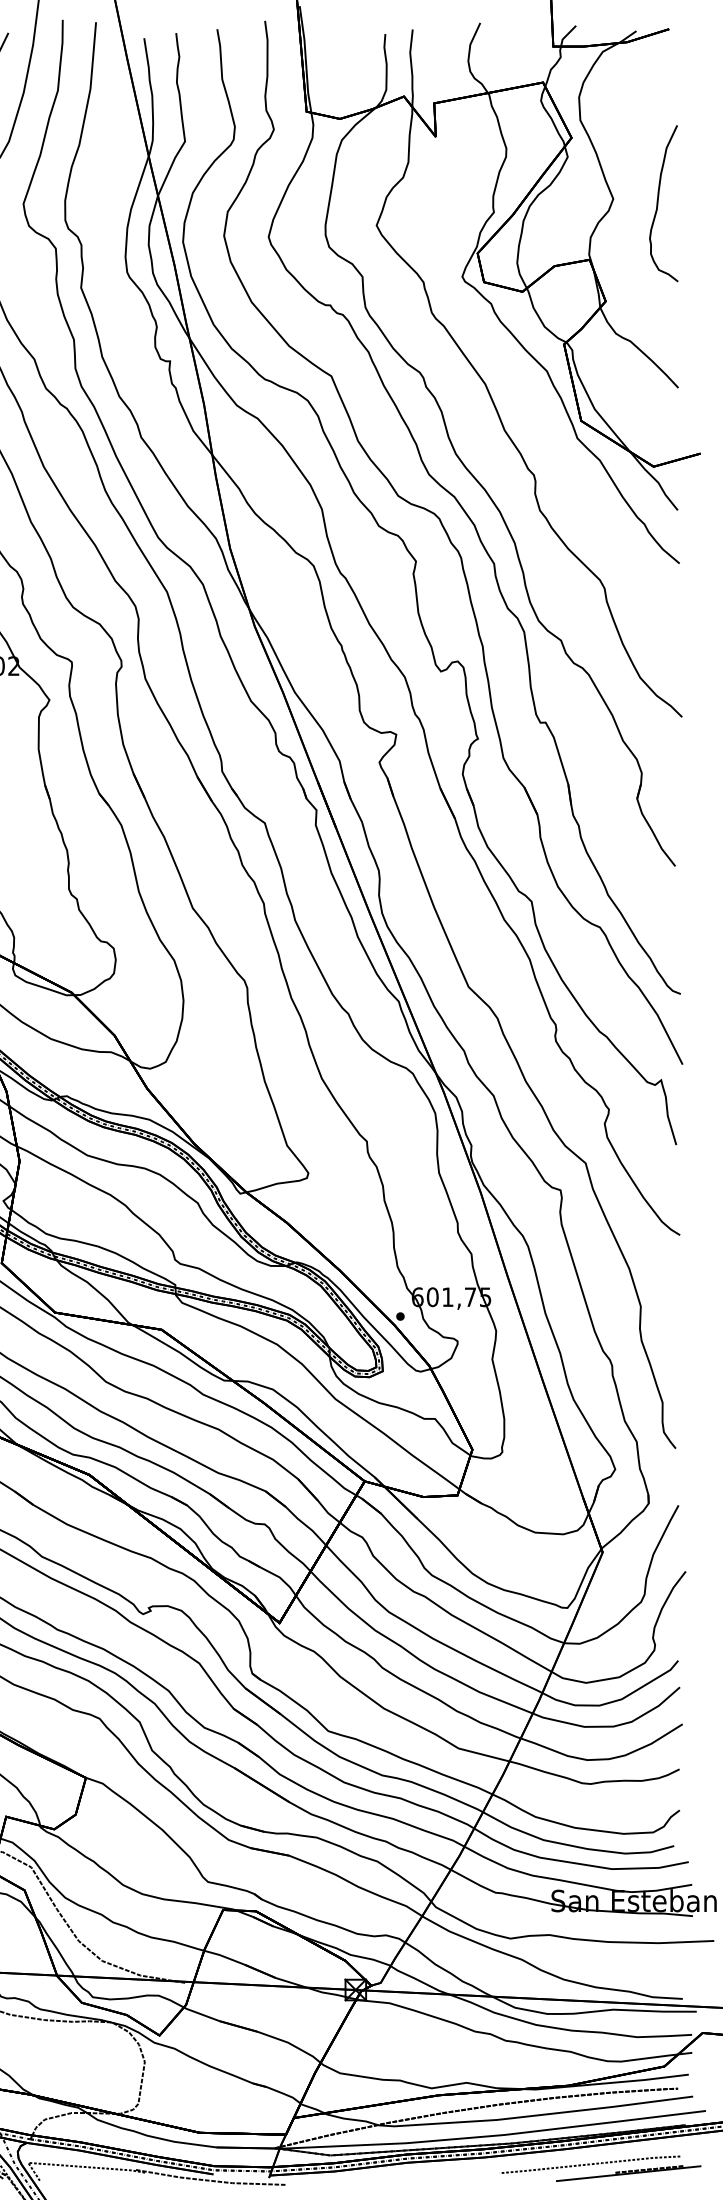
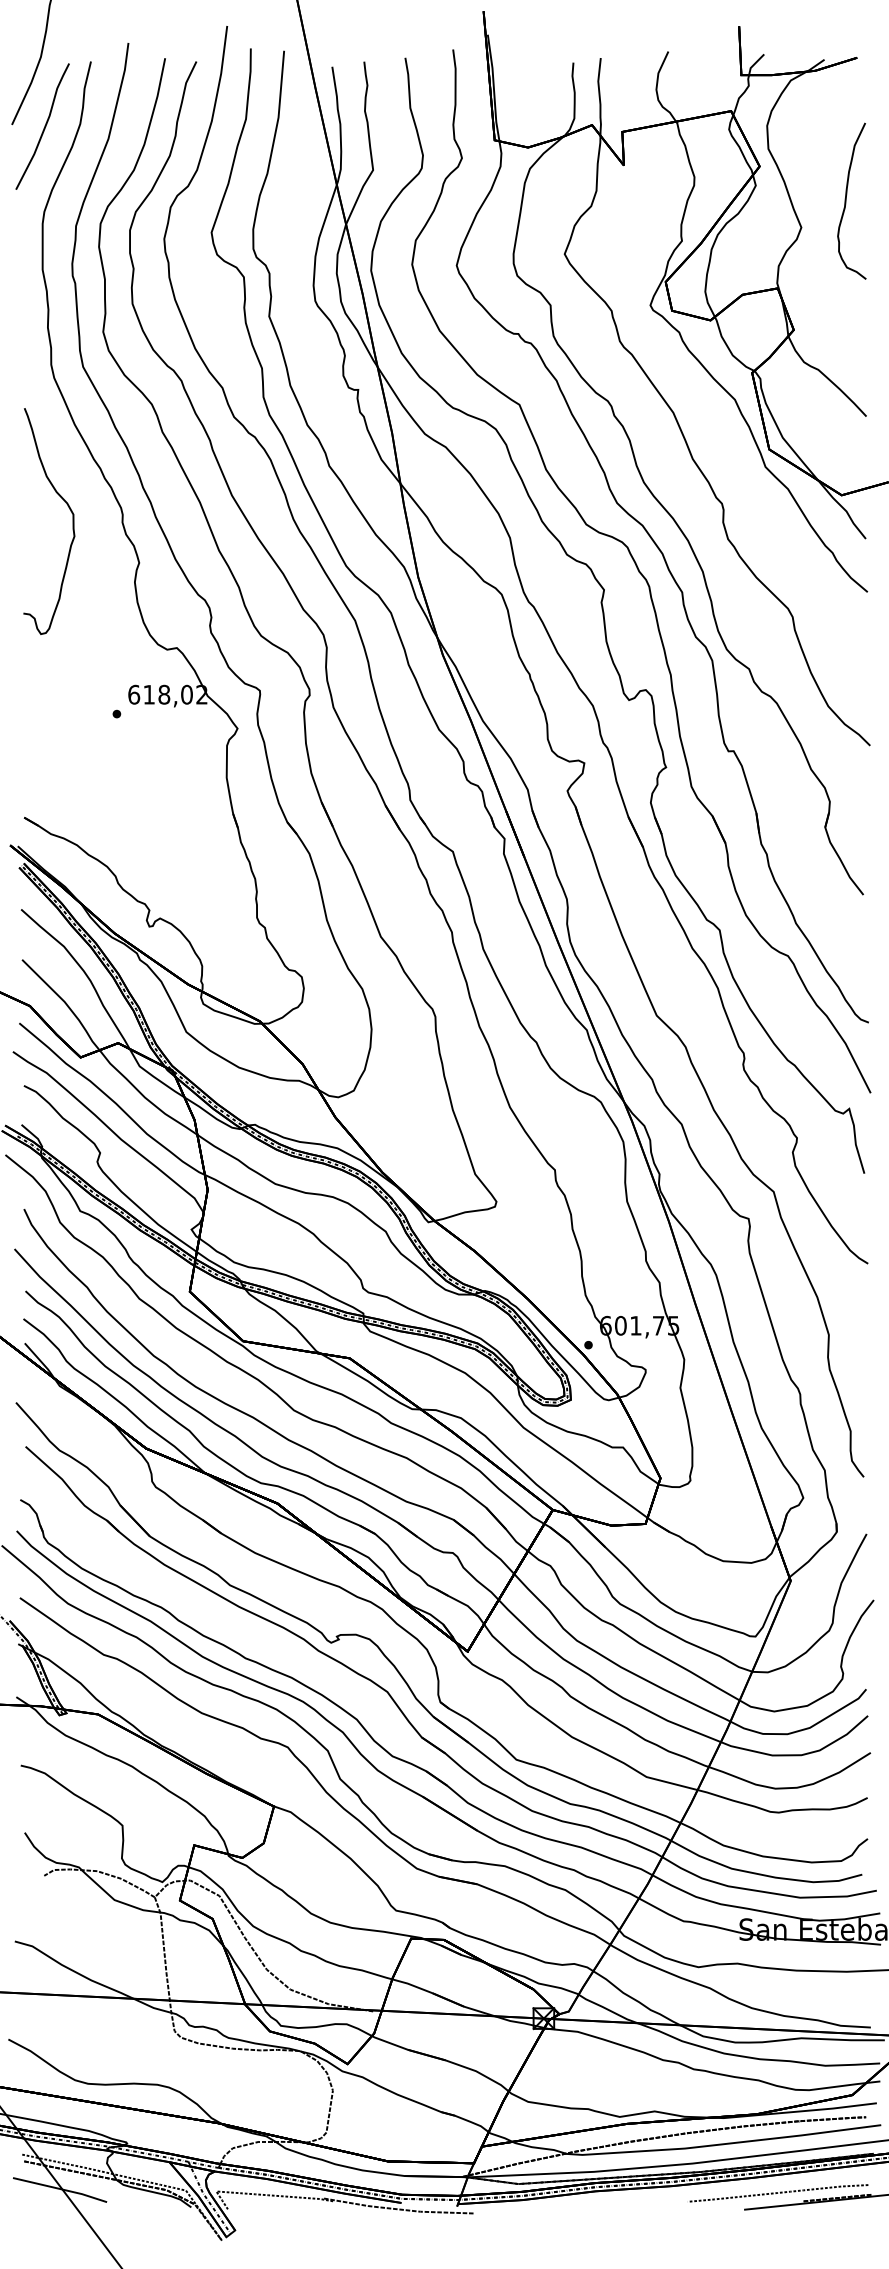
curve: (658, 202) -> (846, 200), moved

